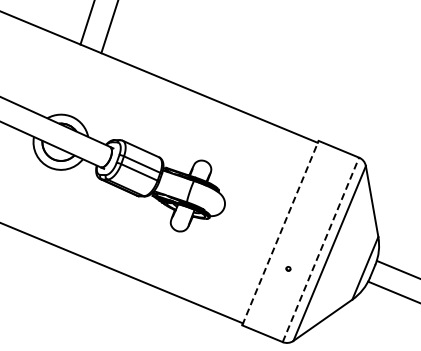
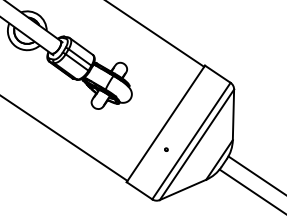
line: (280, 233) -> (165, 124), dashed -> solid
line: (320, 249) -> (191, 140), dashed -> solid

